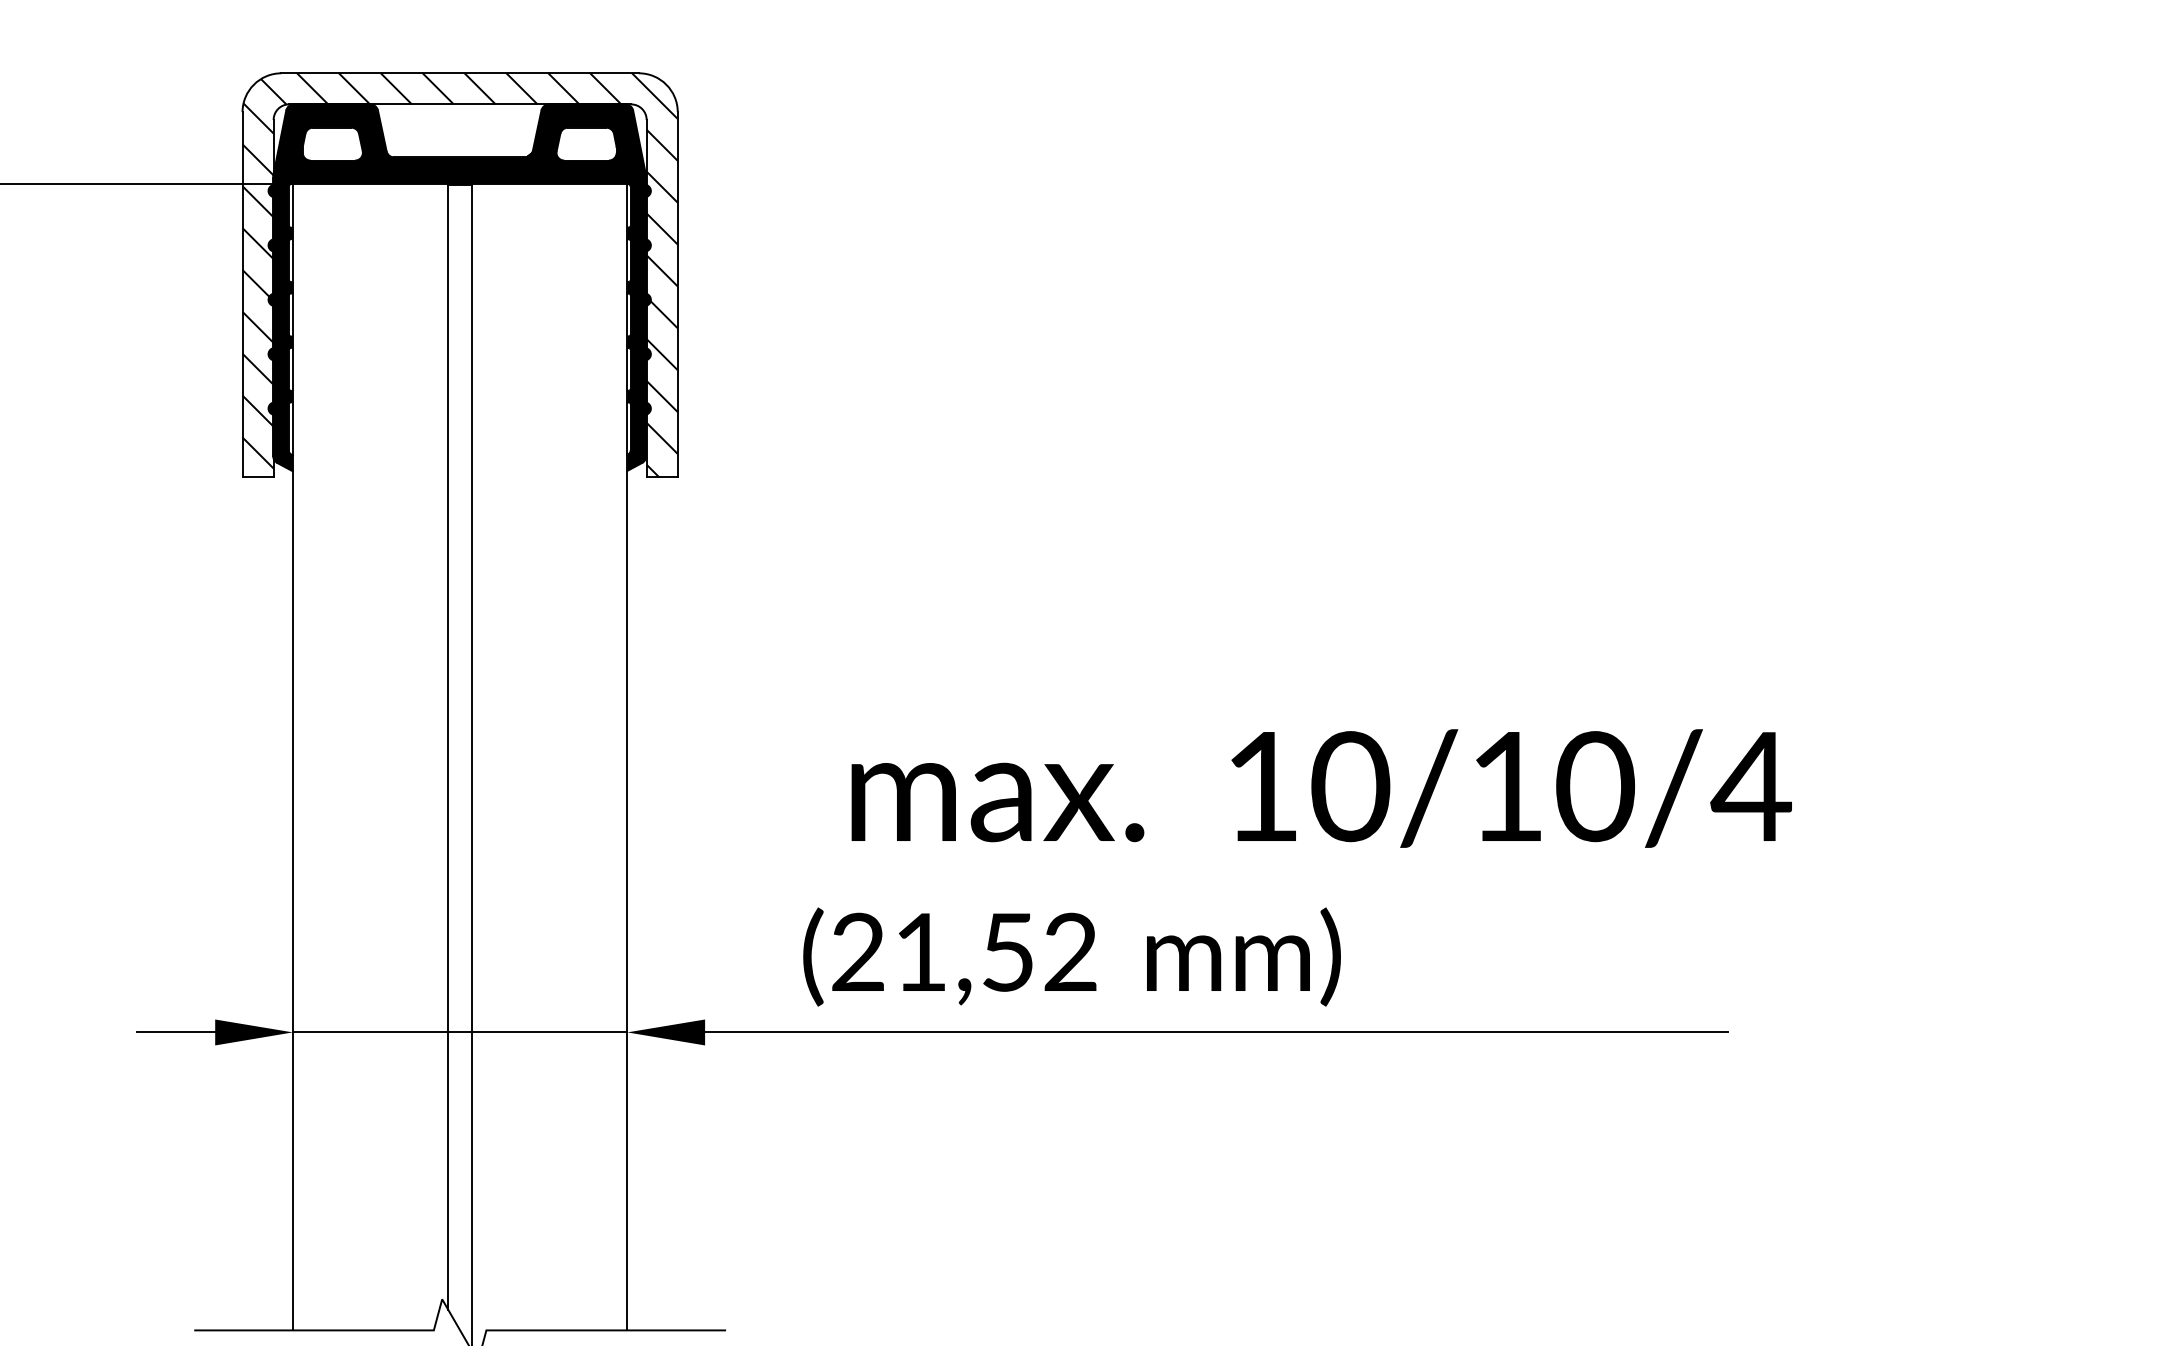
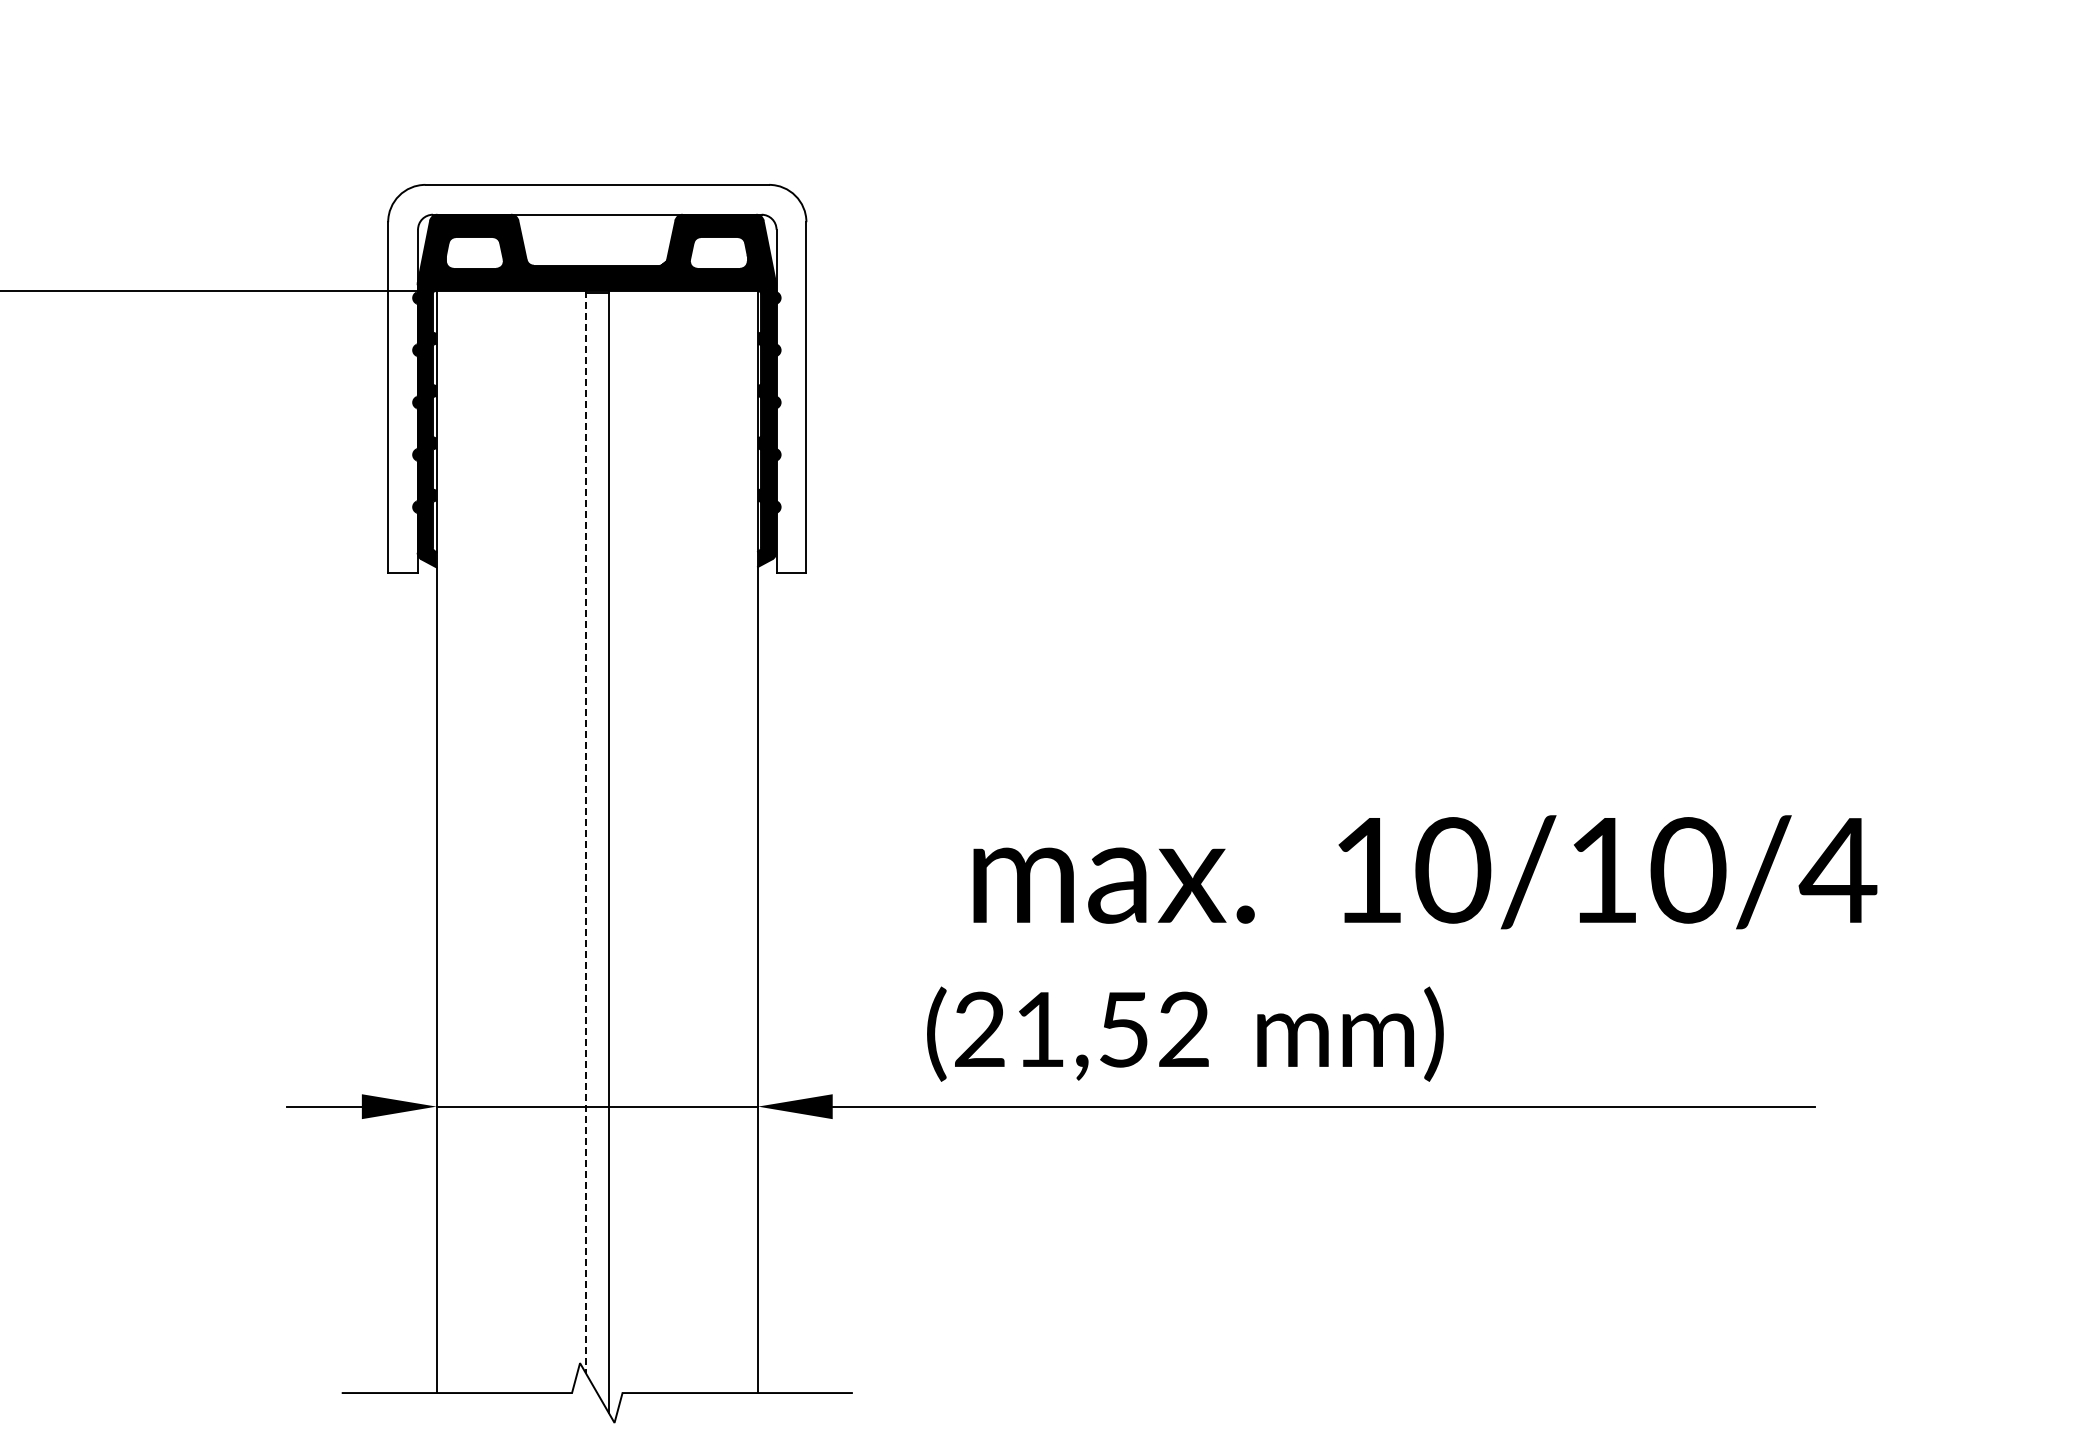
hatch: (460, 274) -> (597, 378), removed
line: (447, 747) -> (585, 832), solid -> dashed

